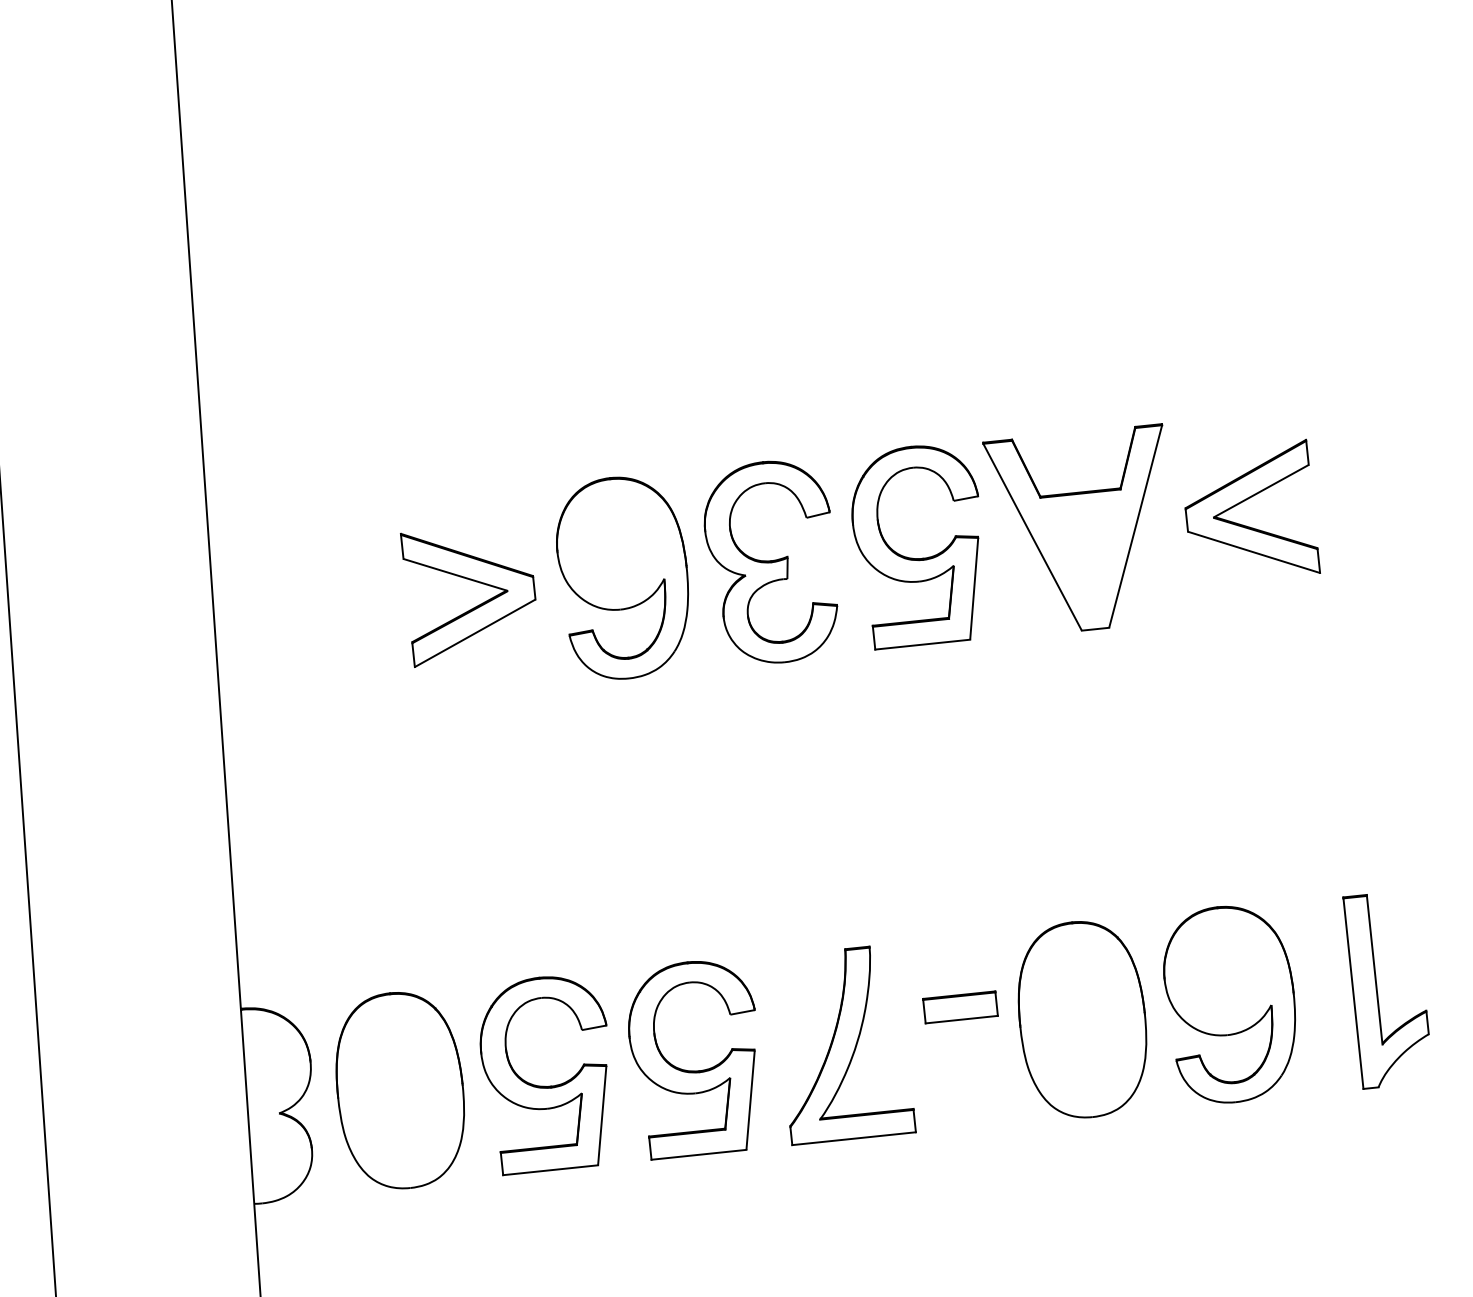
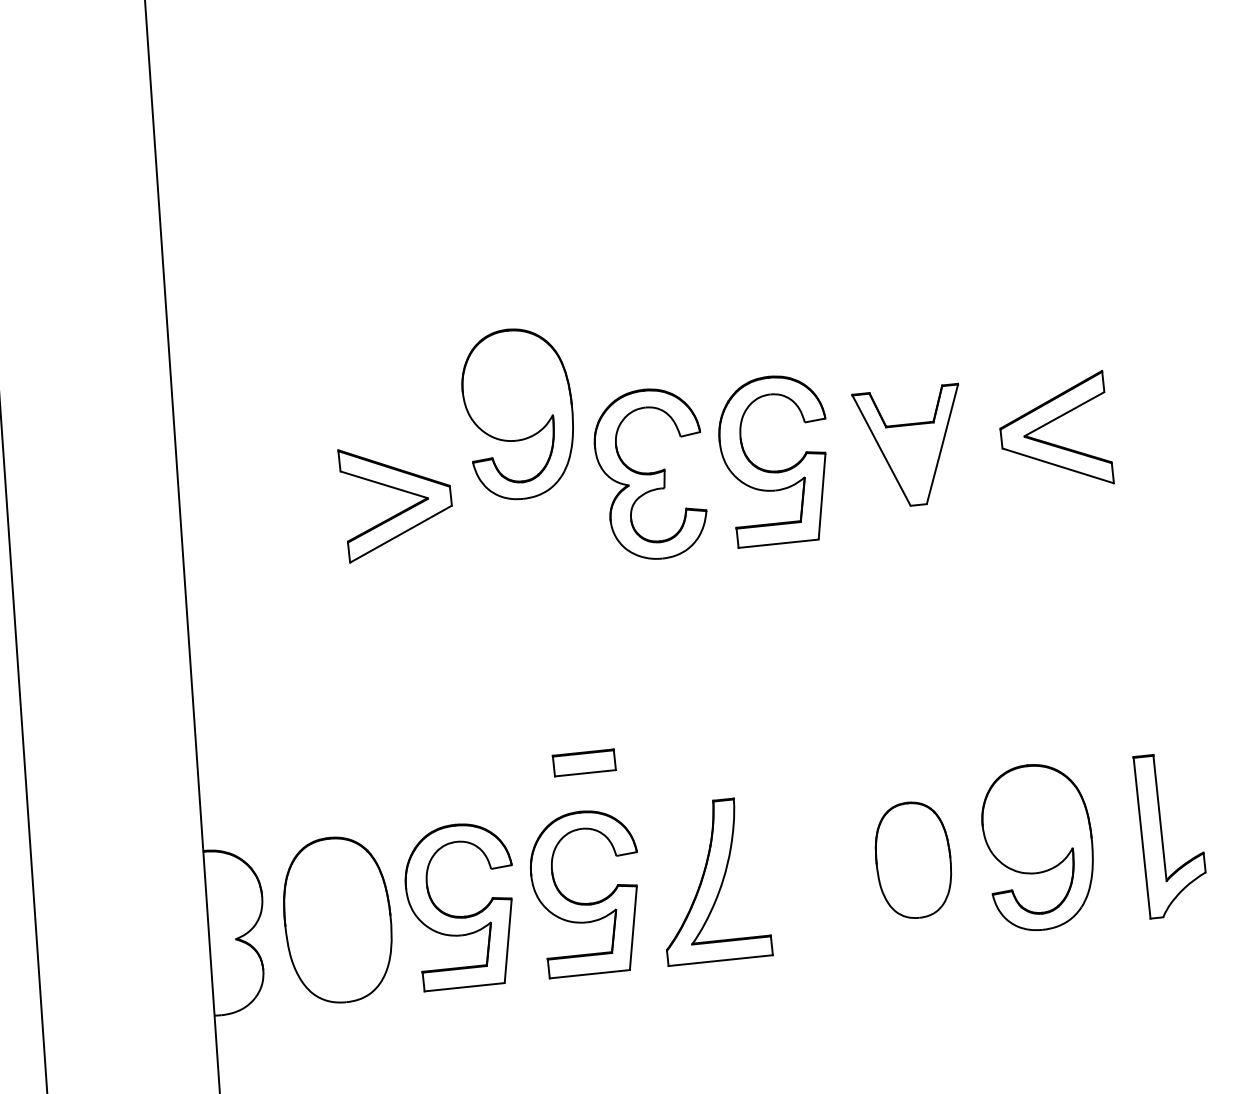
part: (1072, 527) -> (905, 444), size x0.7
part: (622, 577) -> (517, 413), moved
part: (960, 1007) -> (584, 763), moved
part: (1082, 1019) -> (913, 860), size x0.7

